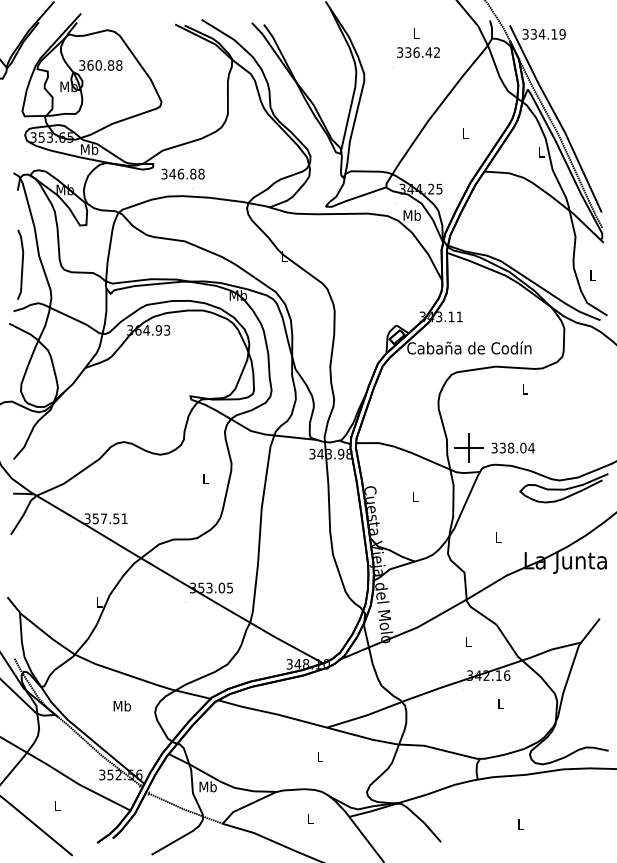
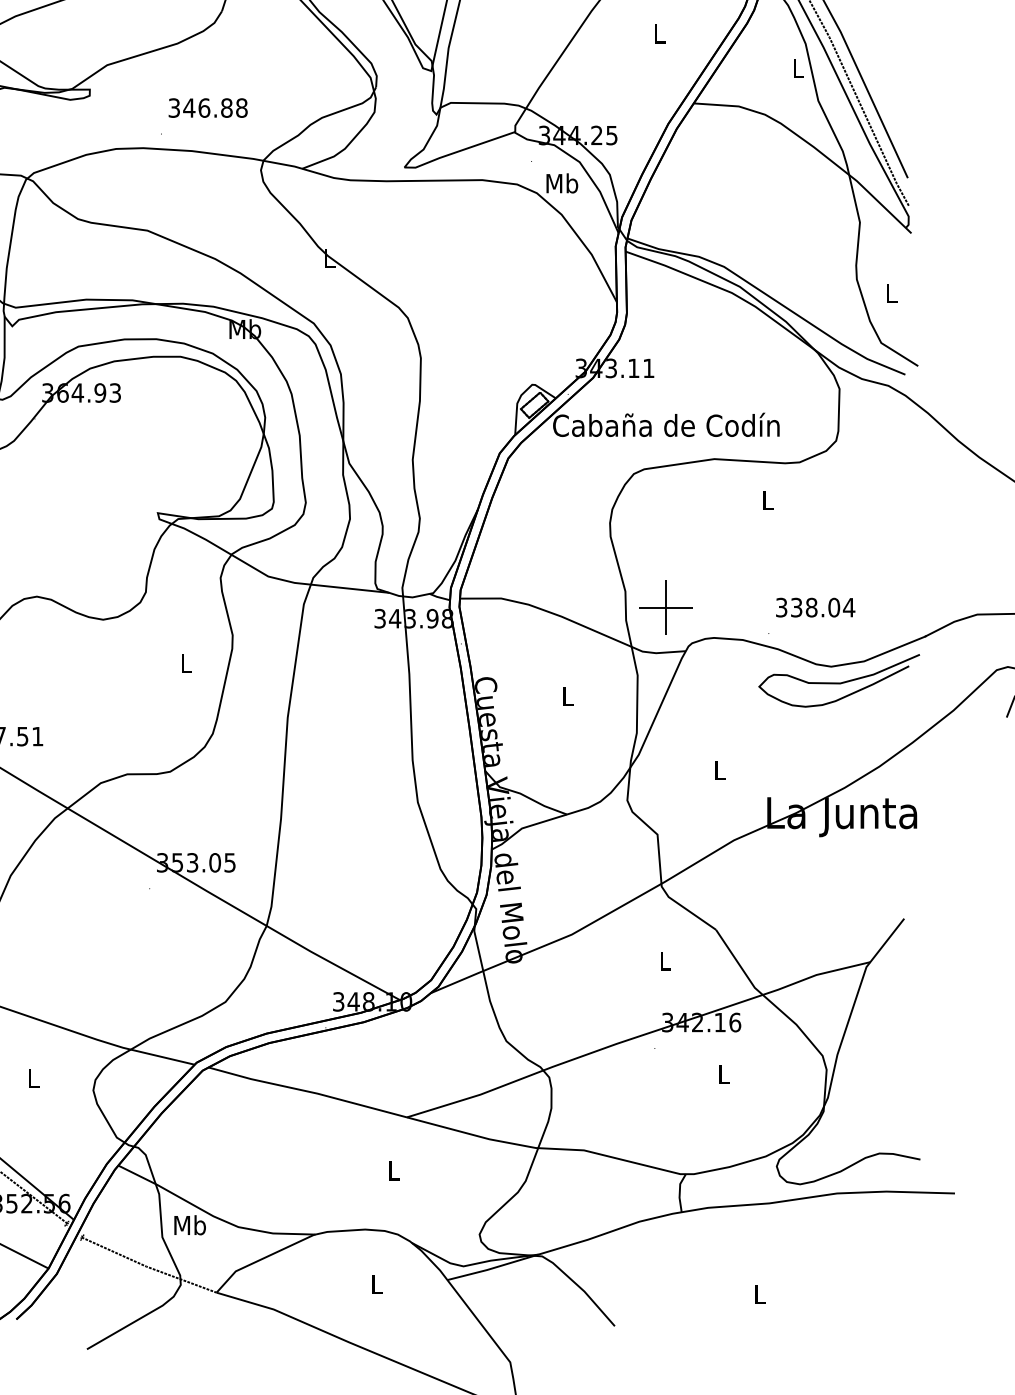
text: (182, 173) -> (207, 106), moved
text: (512, 447) -> (814, 606), moved
text: (121, 705) -> (32, 1076), Mb -> L

